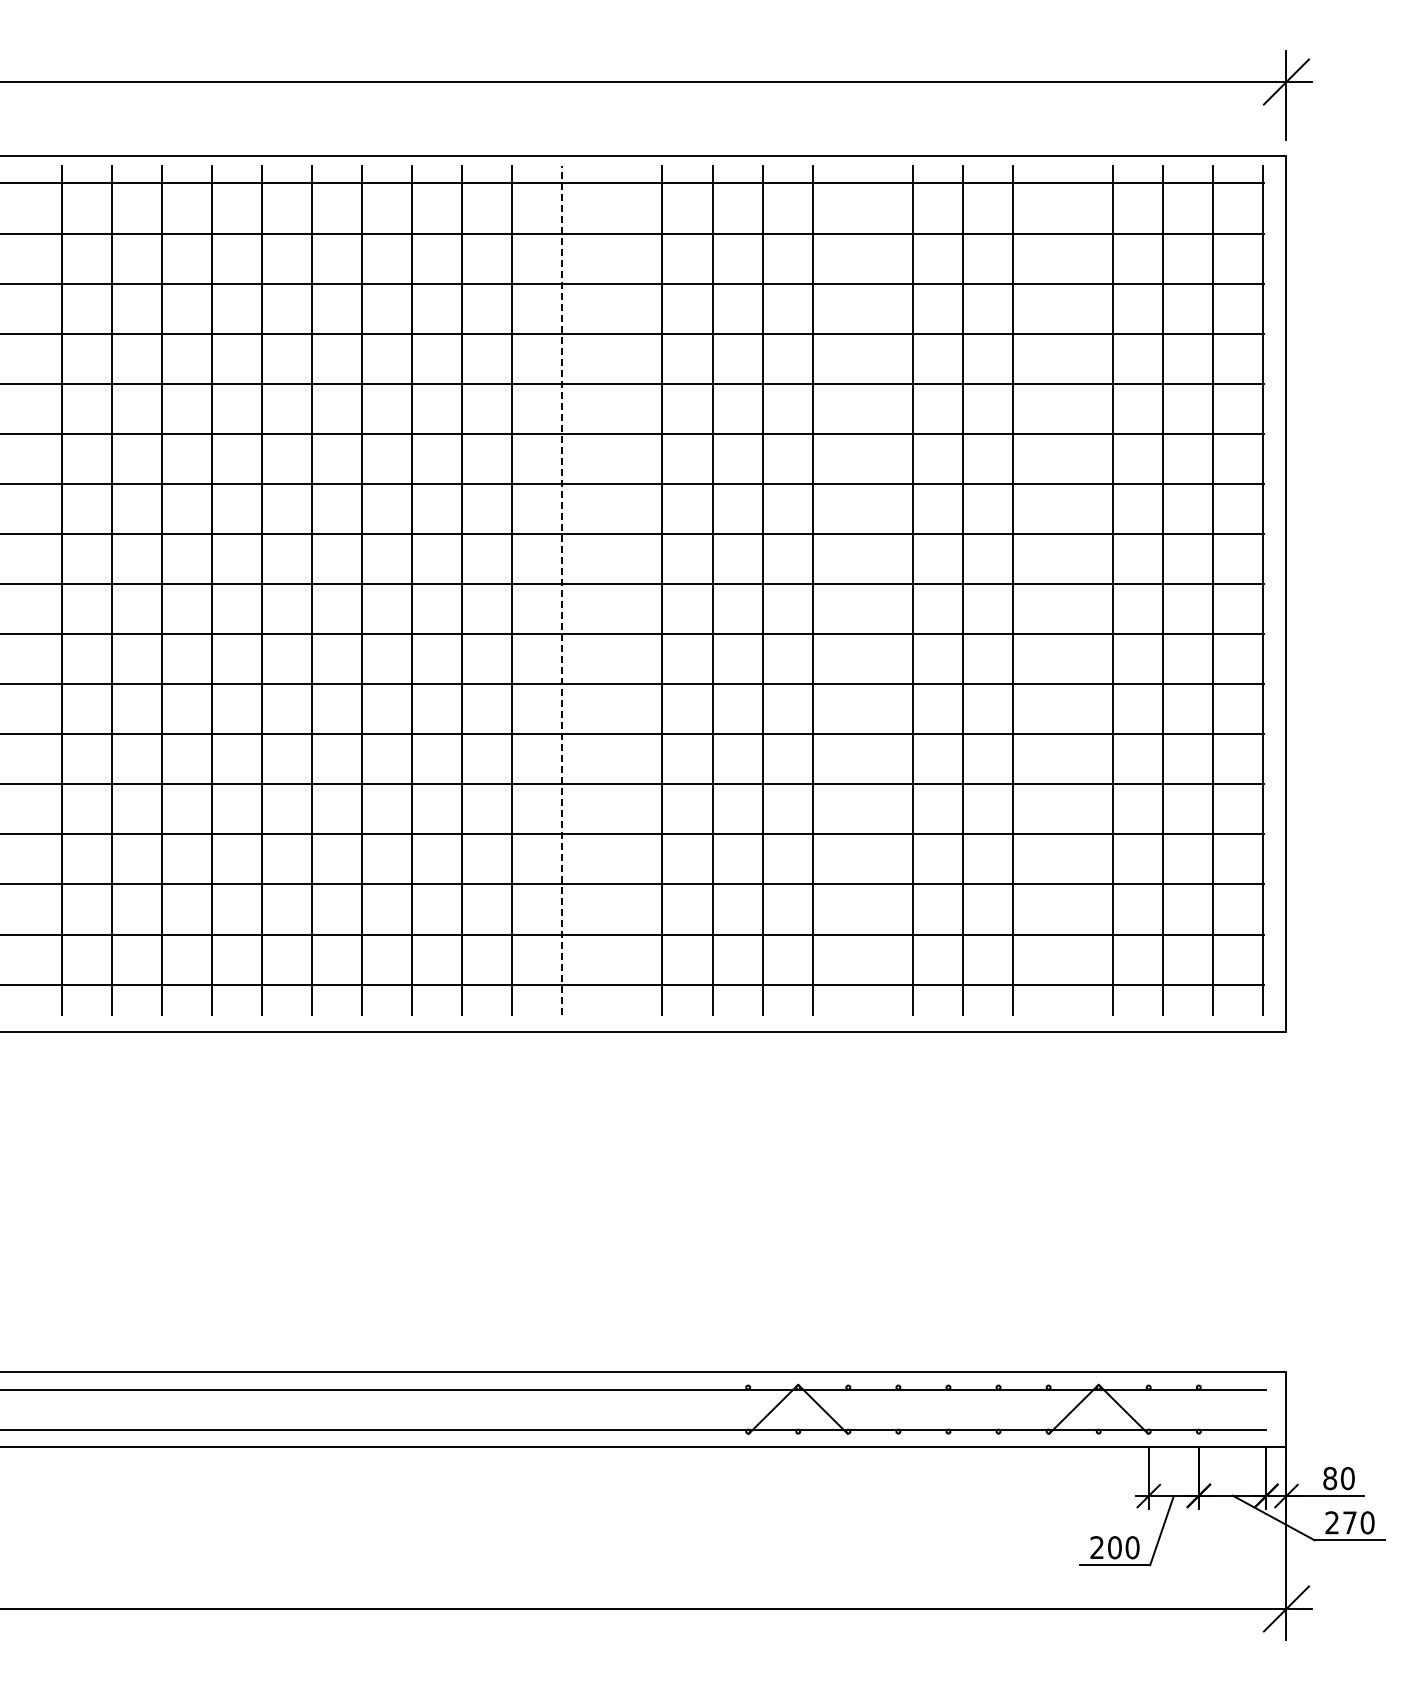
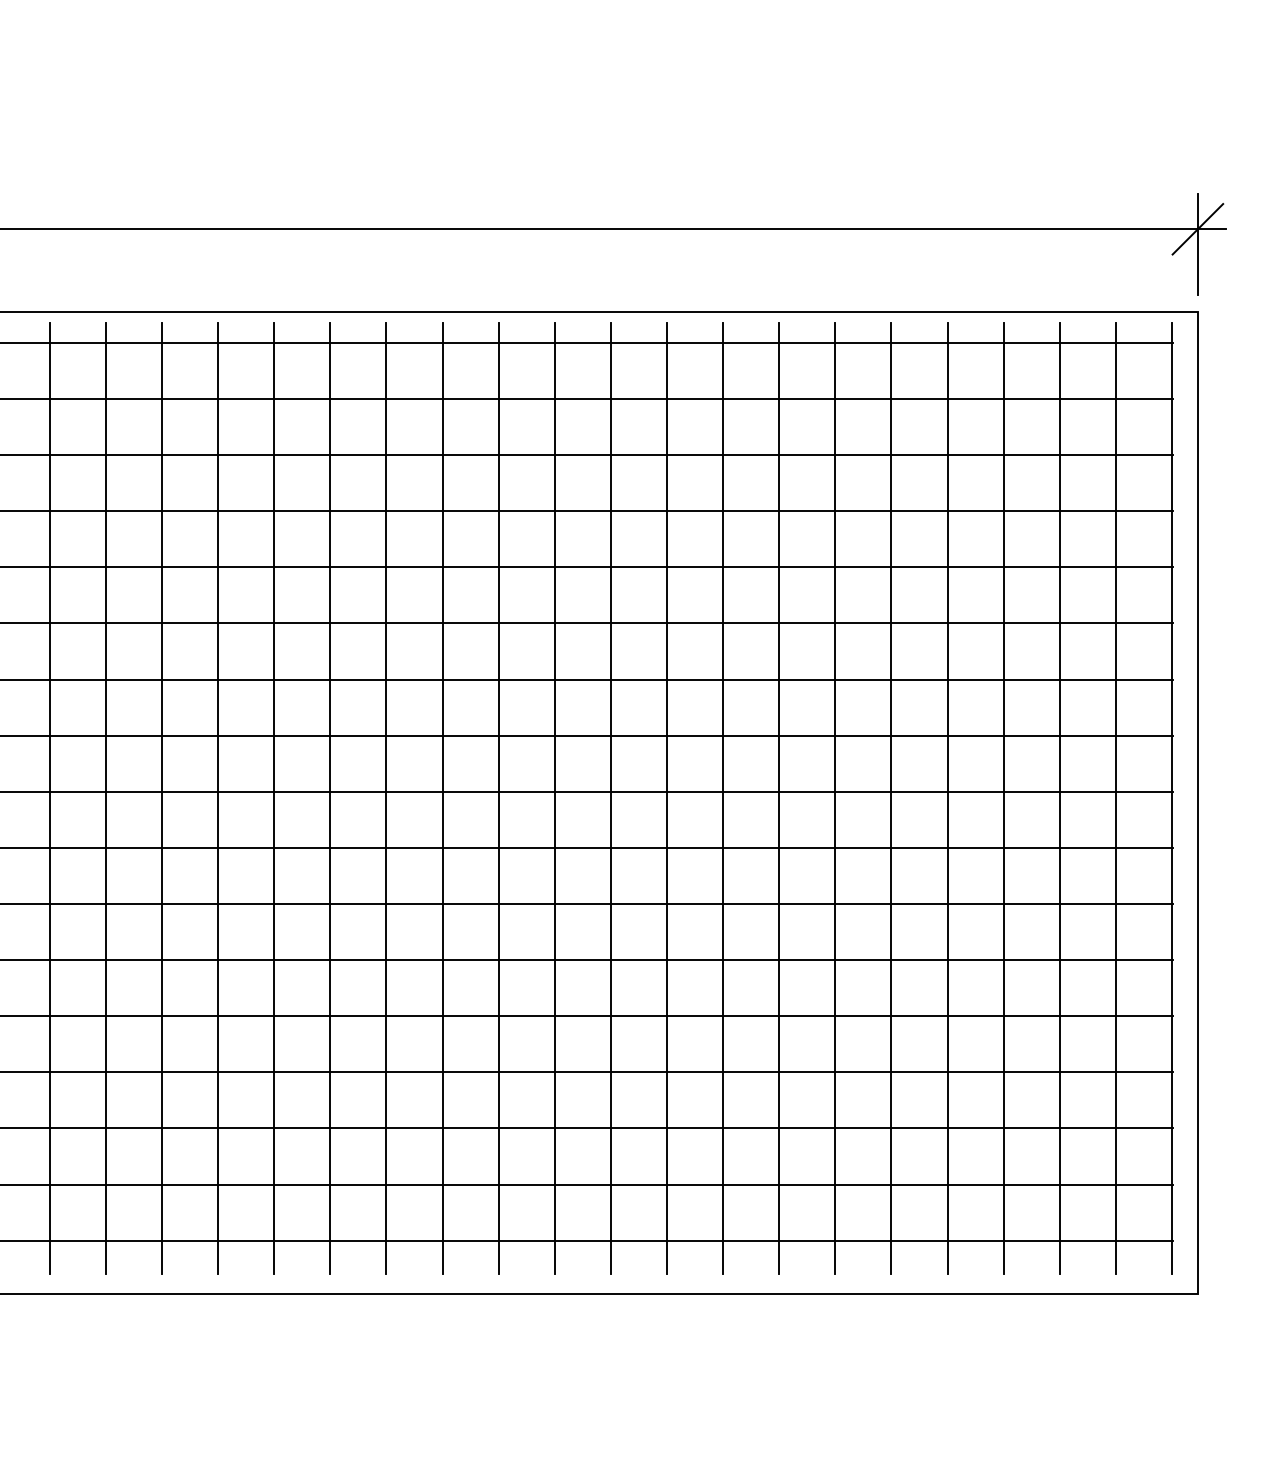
line: (562, 589) -> (386, 797), dashed -> solid
line: (612, 589) -> (442, 797), added
line: (862, 589) -> (722, 797), added
line: (1063, 589) -> (948, 797), added

